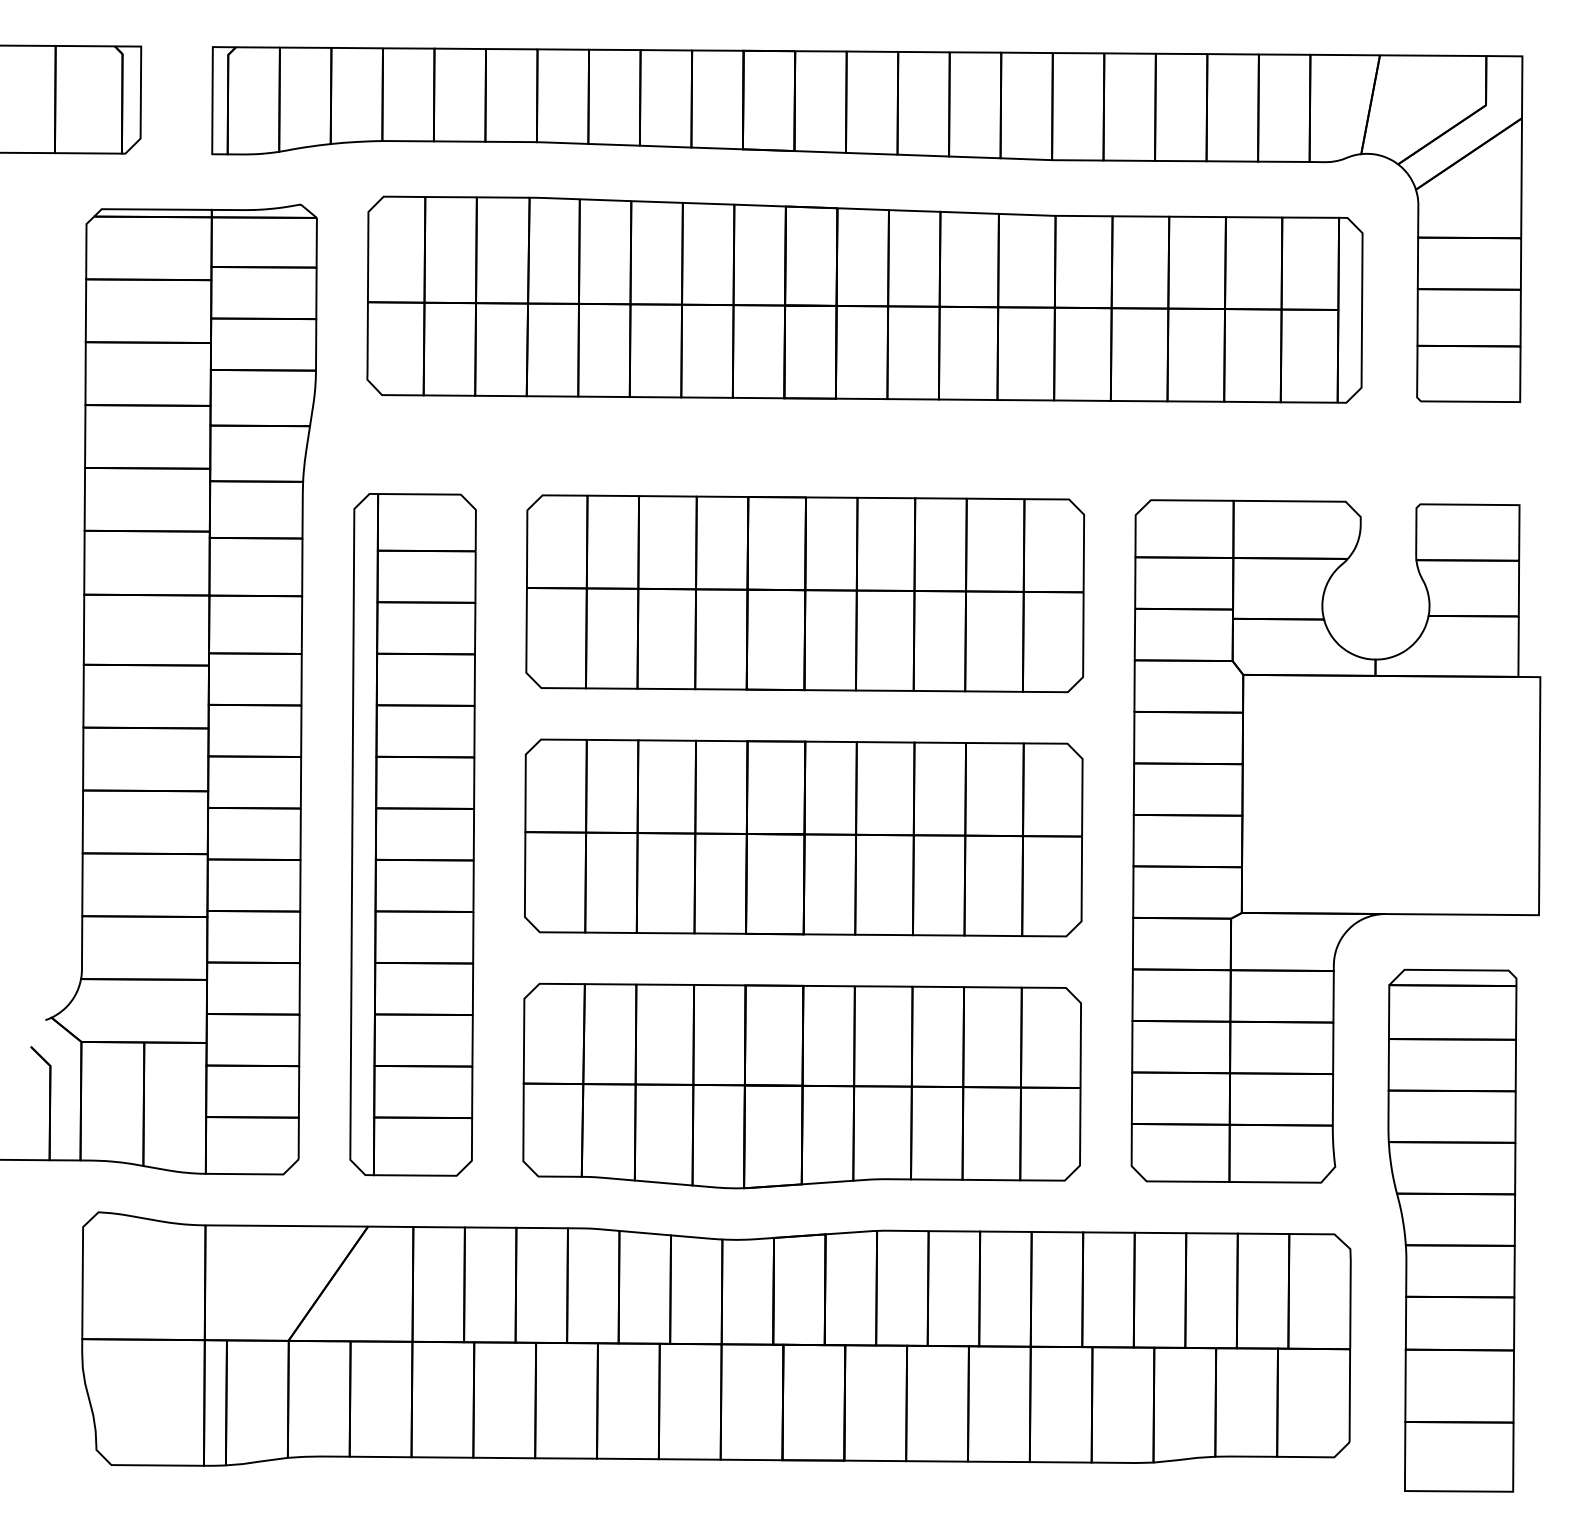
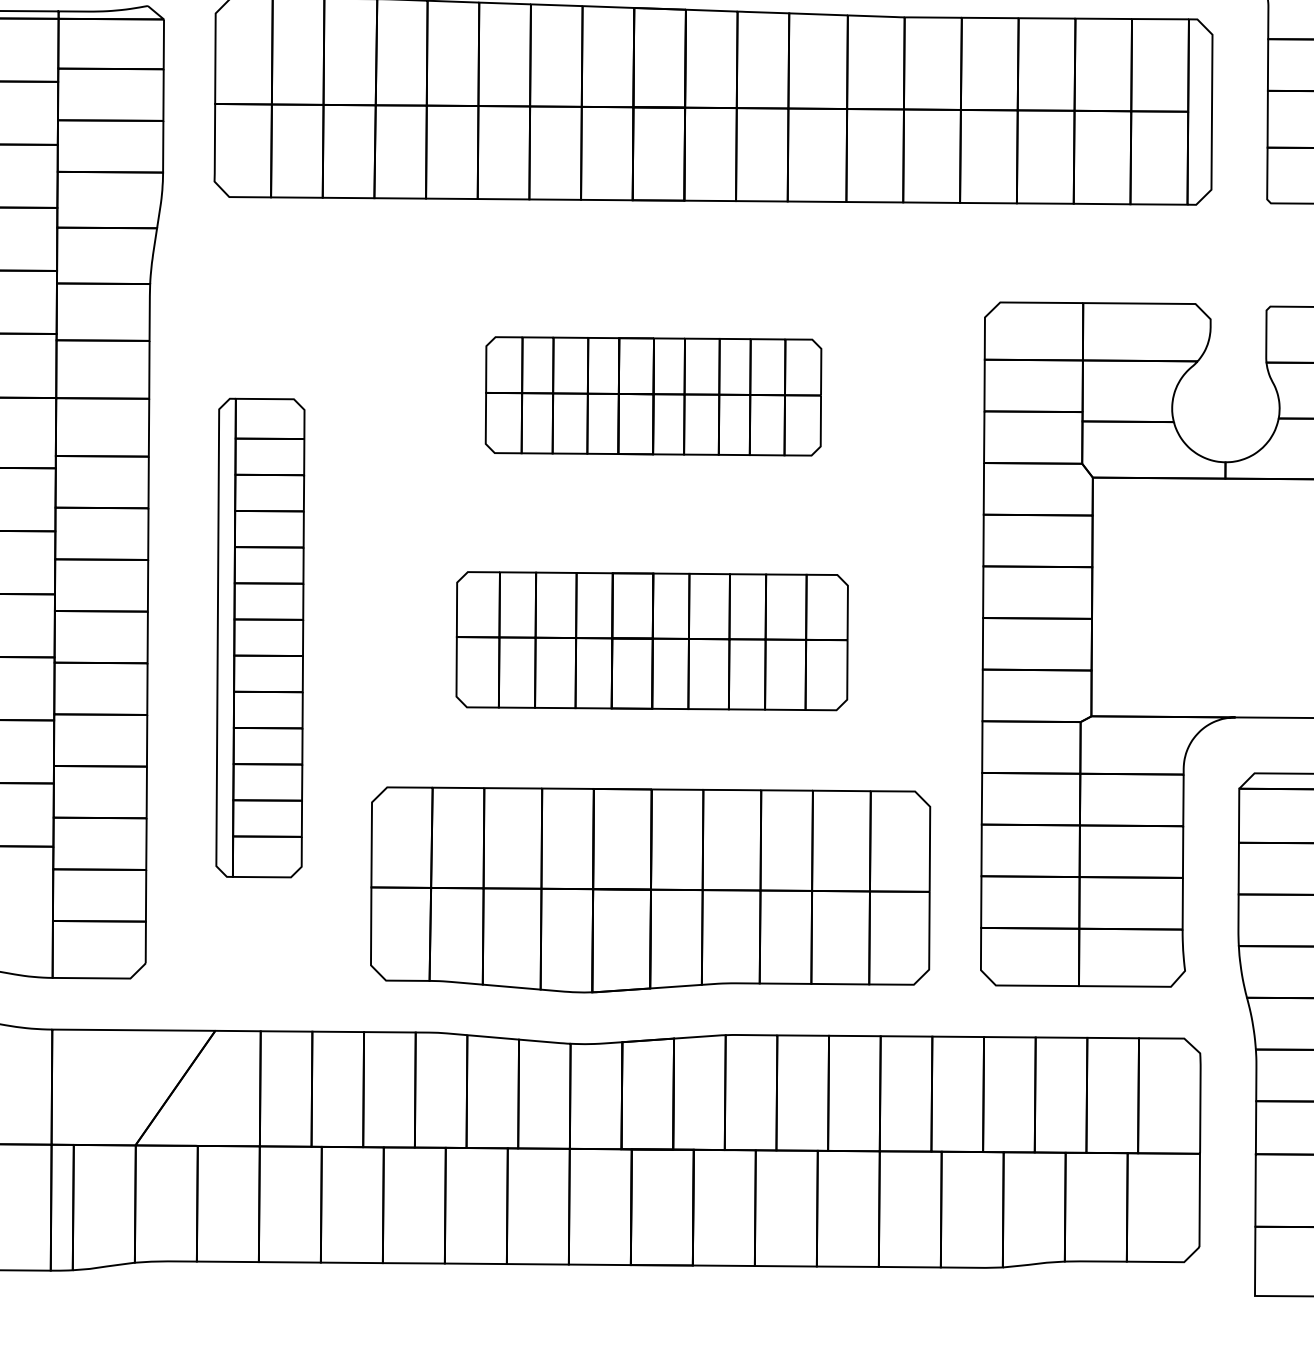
part: (804, 593) -> (652, 396), size x0.6
part: (412, 834) -> (259, 637), size x0.7
part: (803, 837) -> (651, 640), size x0.7

